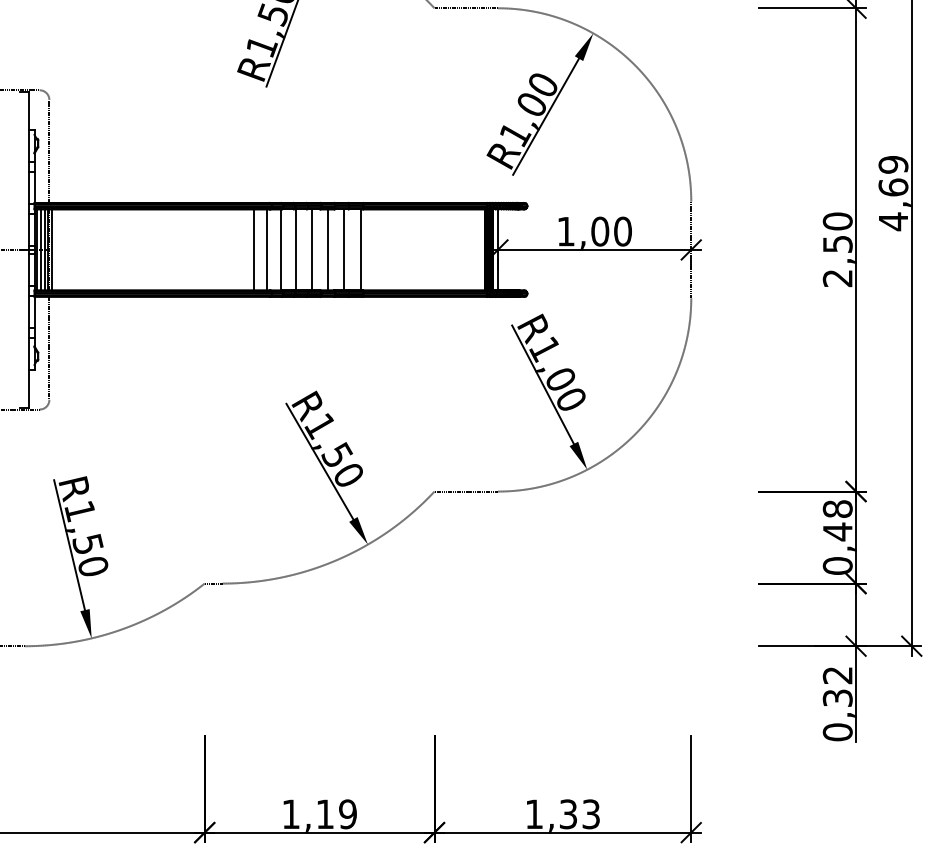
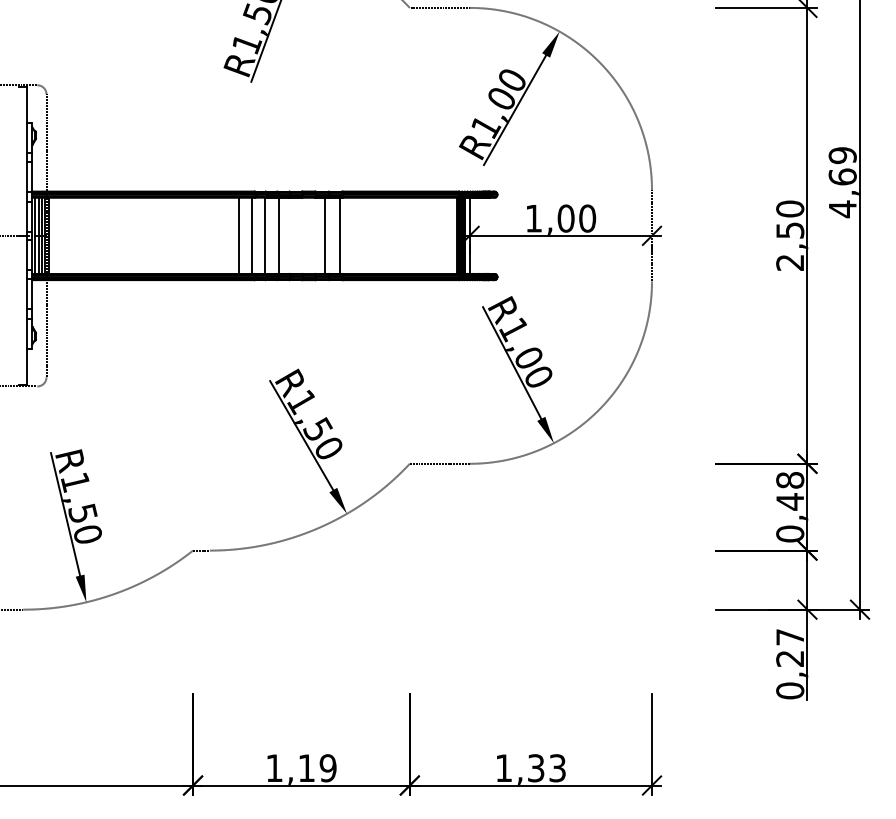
line: (311, 249) -> (293, 235), removed
line: (328, 249) -> (309, 235), removed
text: (838, 686) -> (790, 647), 0,32 -> 0,27

